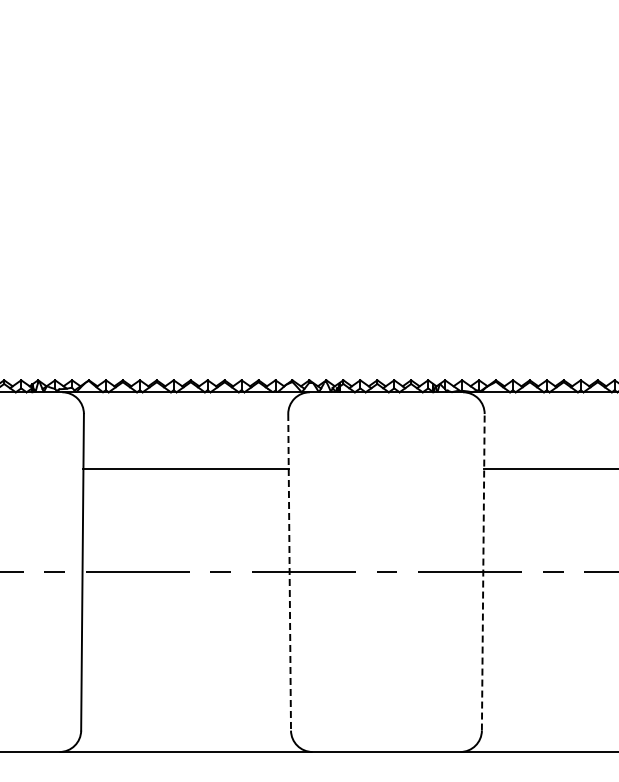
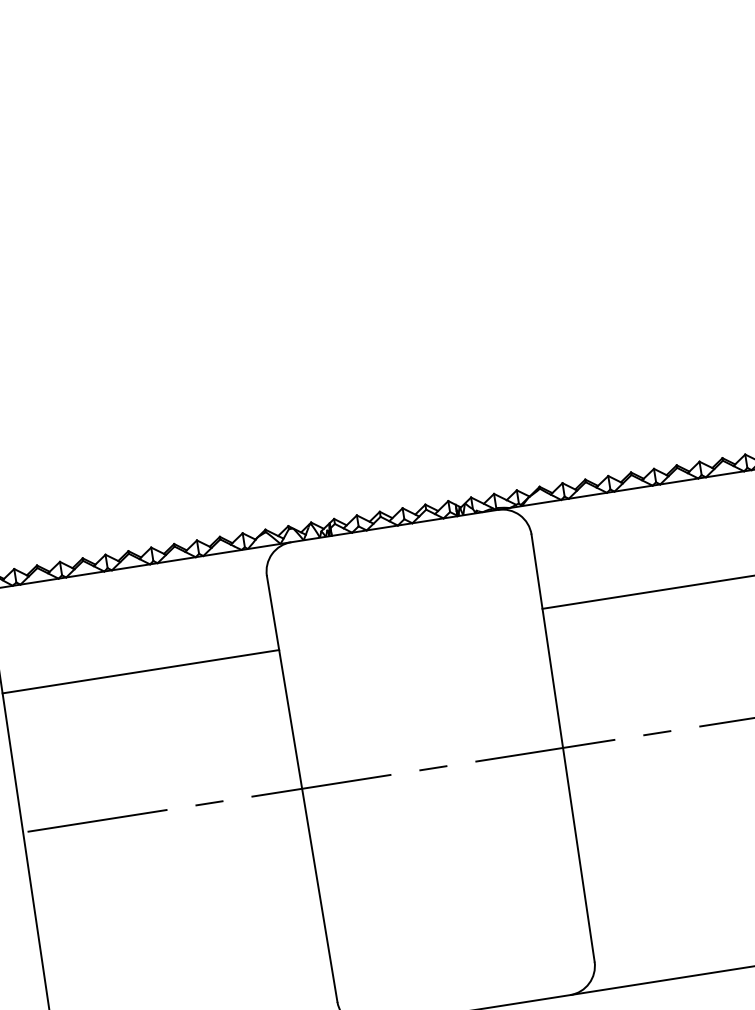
line: (483, 571) -> (563, 747), dashed -> solid
line: (289, 572) -> (302, 789), dashed -> solid

